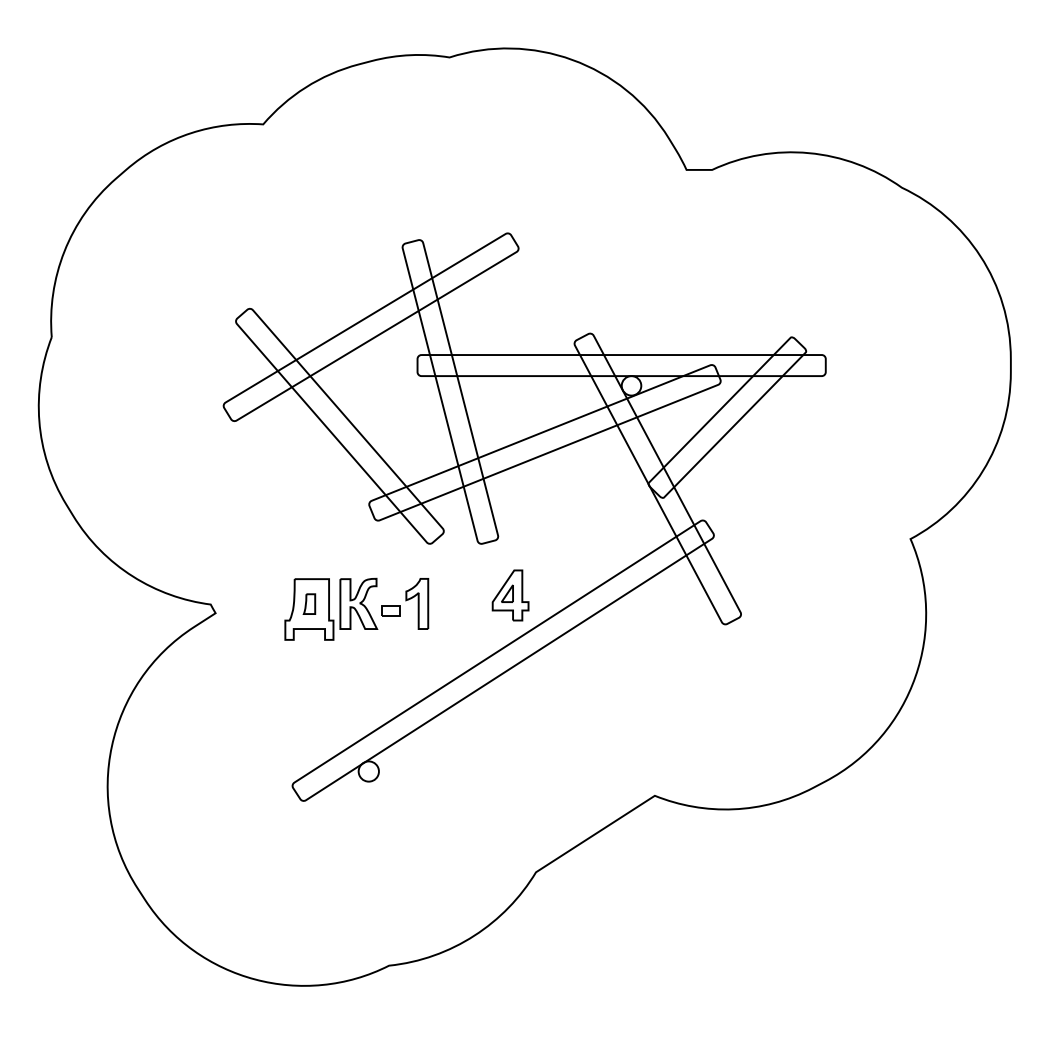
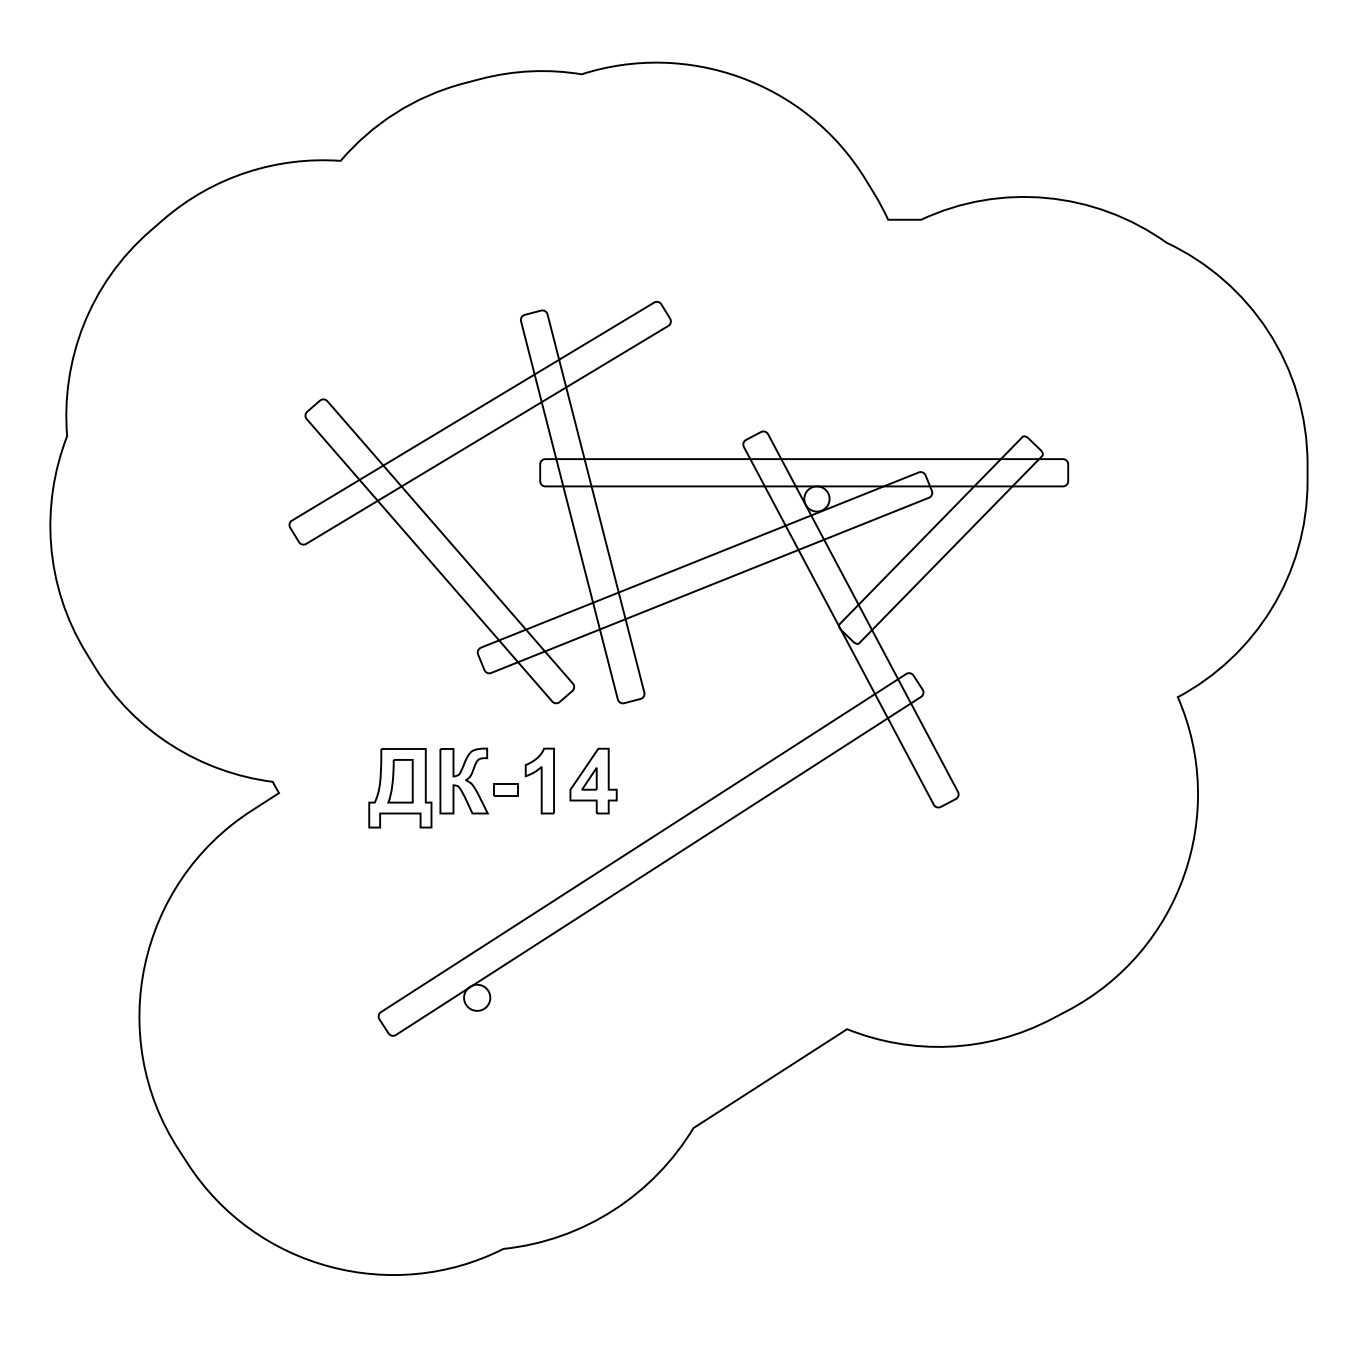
part: (510, 595) -> (593, 780), moved
part: (309, 604) -> (400, 781), size x1.67

